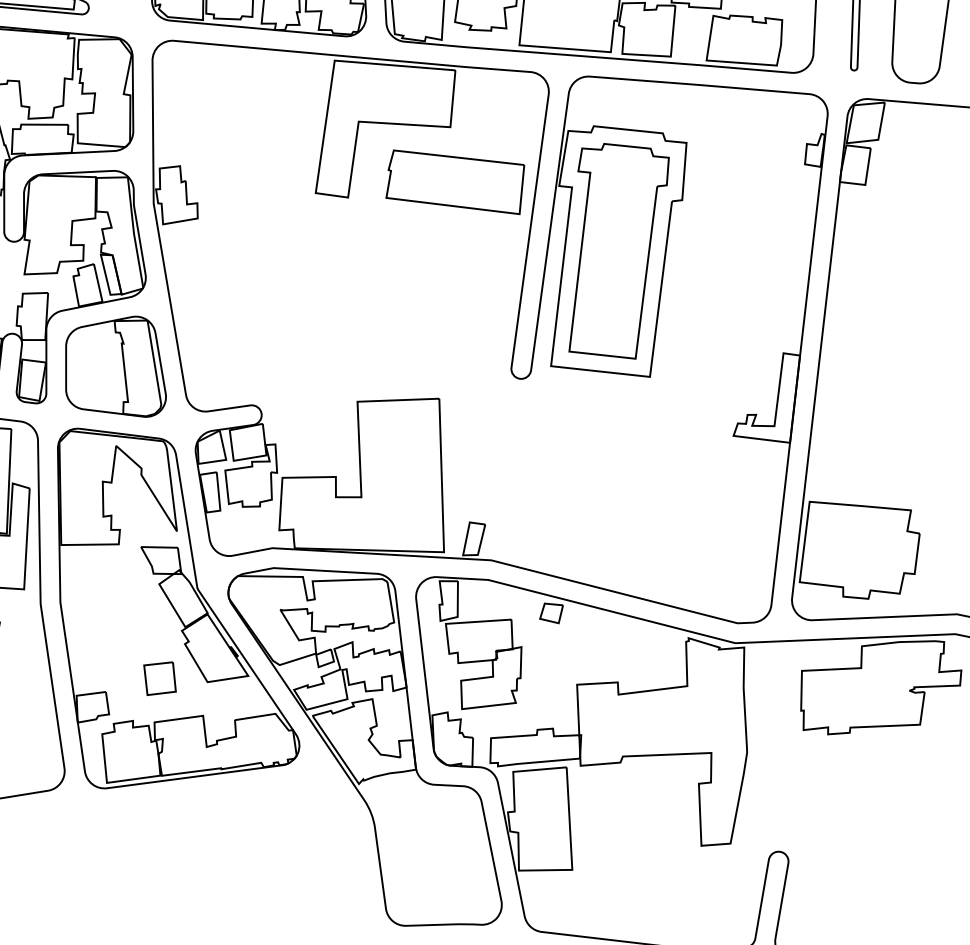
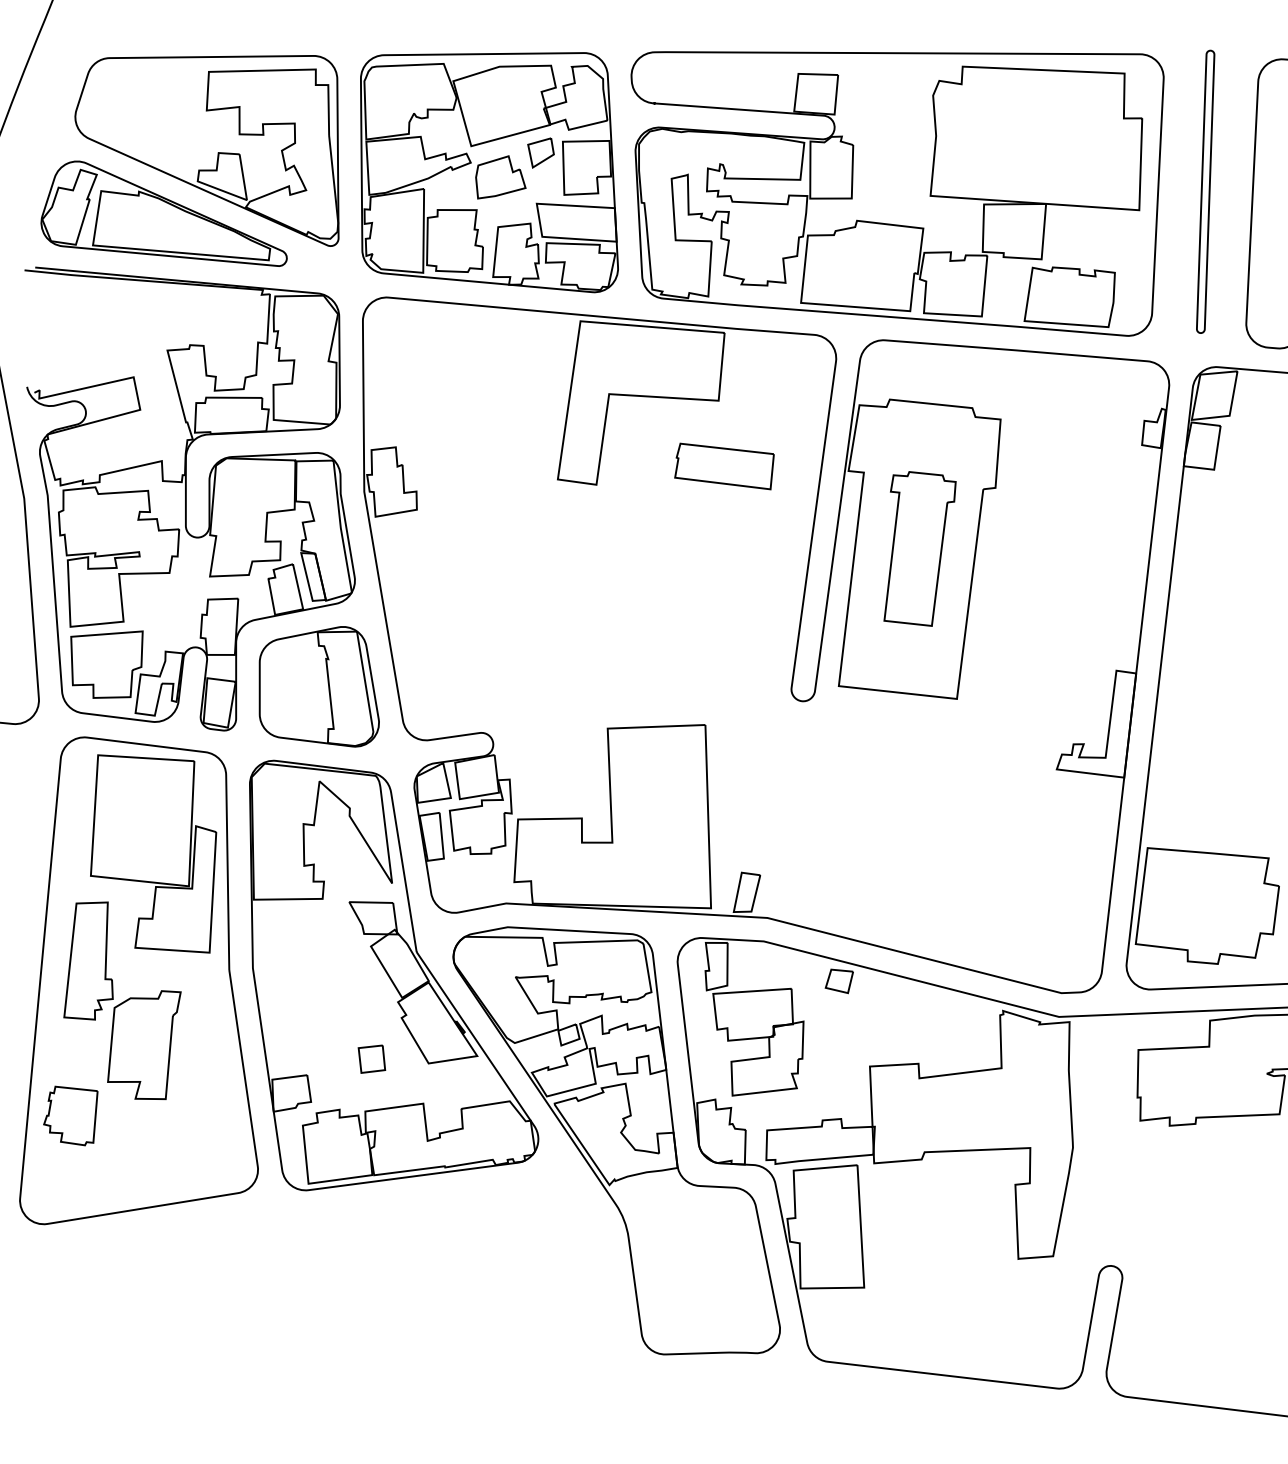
part: (455, 182) -> (724, 466), size x0.6
part: (618, 250) -> (919, 548), size x0.6
part: (159, 678) -> (371, 1058), size x0.7

